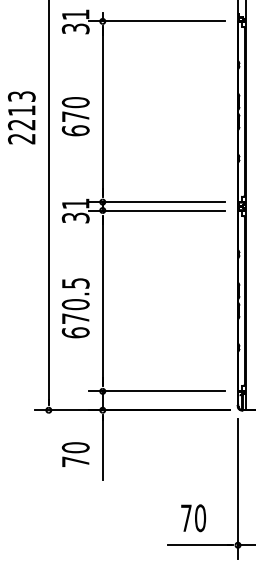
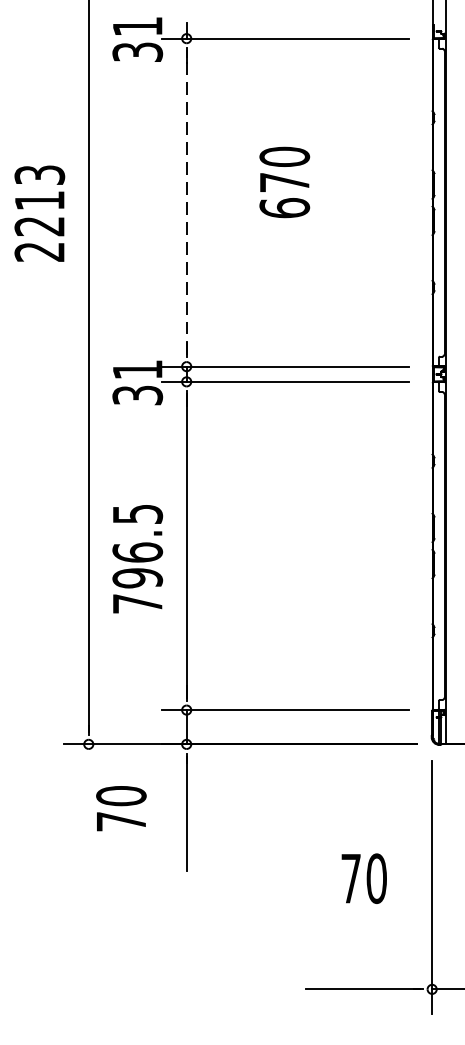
line: (102, 111) -> (186, 202), solid -> dashed
text: (75, 116) -> (284, 182), moved
text: (75, 318) -> (137, 577), 670.5 -> 796.5
text: (75, 454) -> (120, 808), moved
text: (193, 518) -> (364, 879), moved

